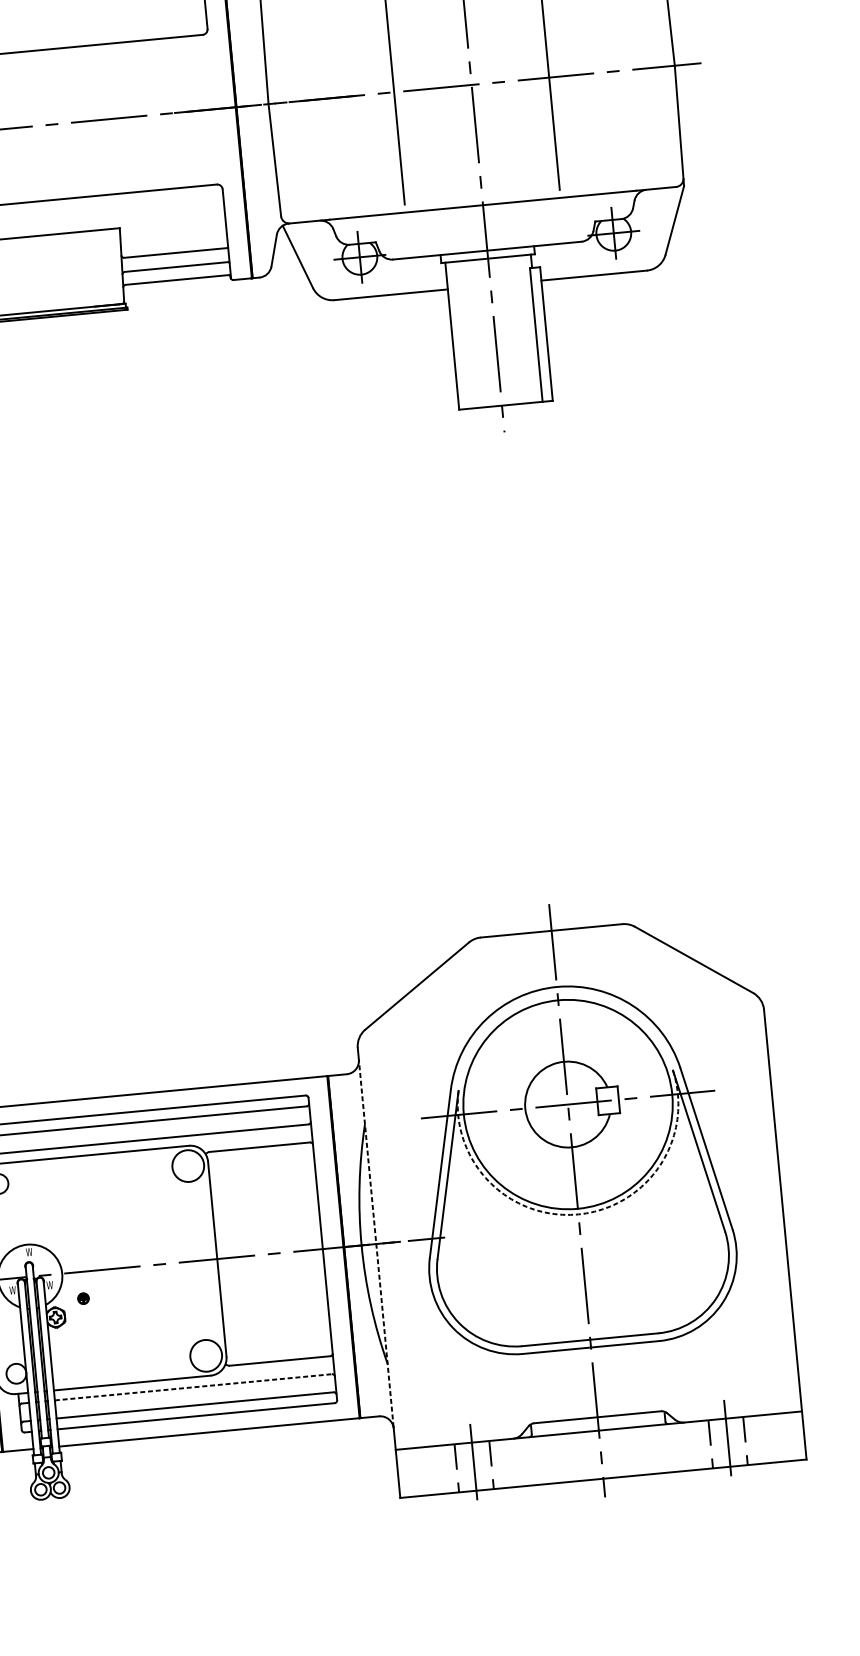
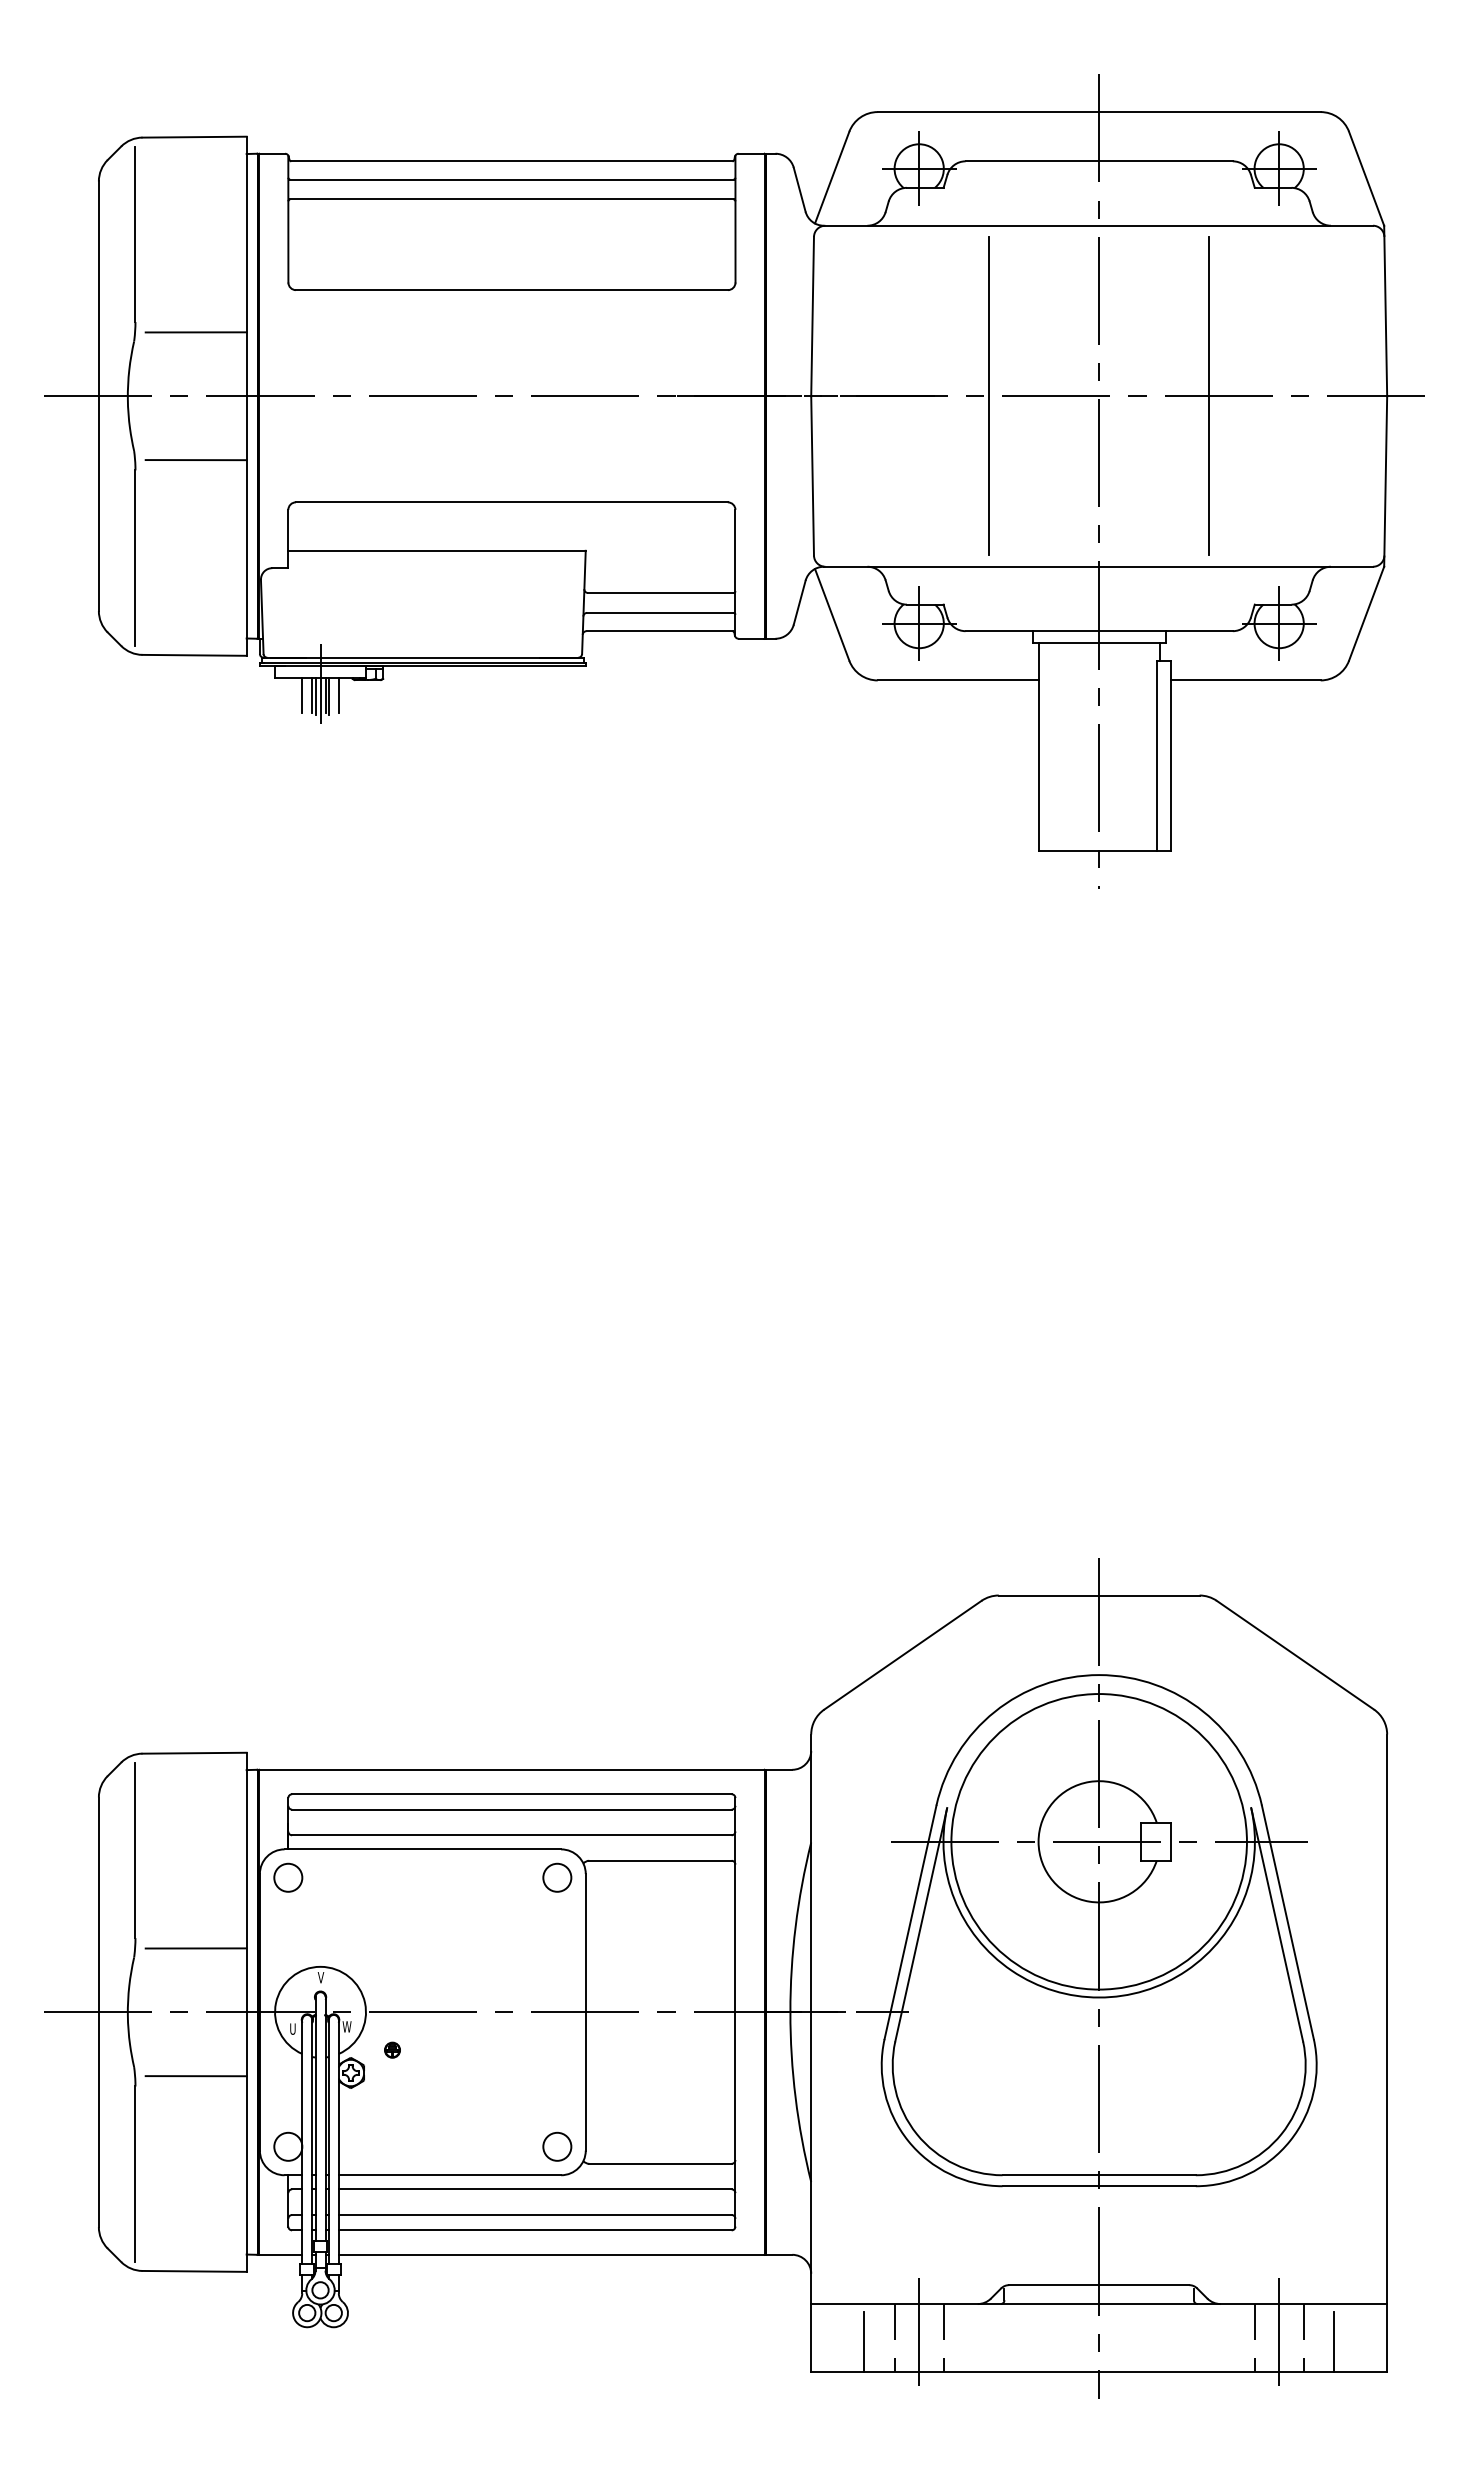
circle: (188, 1165) -> (557, 1877), size x0.62
arc: (578, 1214) -> (1099, 1997), dashed -> solid
line: (376, 1244) -> (811, 2012), dashed -> solid
text: (28, 1252) -> (321, 1977), W -> V
text: (12, 1289) -> (293, 2028), W -> U
circle: (206, 1355) -> (557, 2146), size x0.62
line: (193, 1387) -> (535, 2189), dashed -> solid
line: (767, 1441) -> (1334, 2341), added
line: (435, 1472) -> (864, 2341), added

